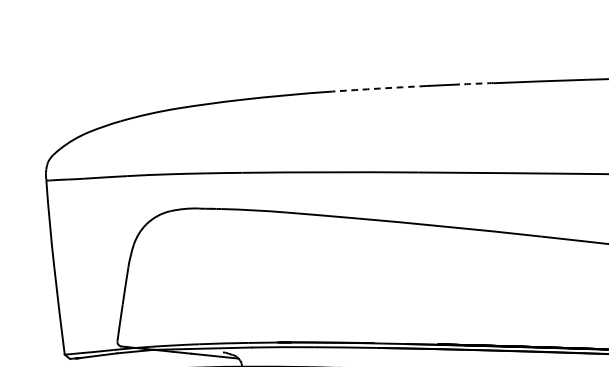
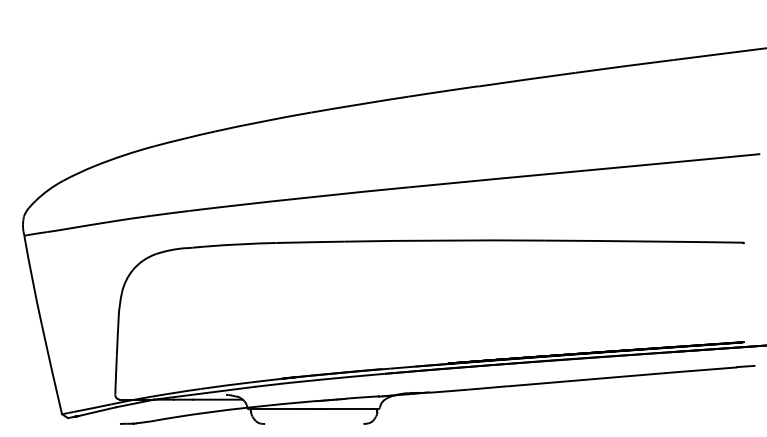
arc: (476, 83) -> (460, 88), dashed -> solid
arc: (378, 88) -> (359, 104), dashed -> solid

